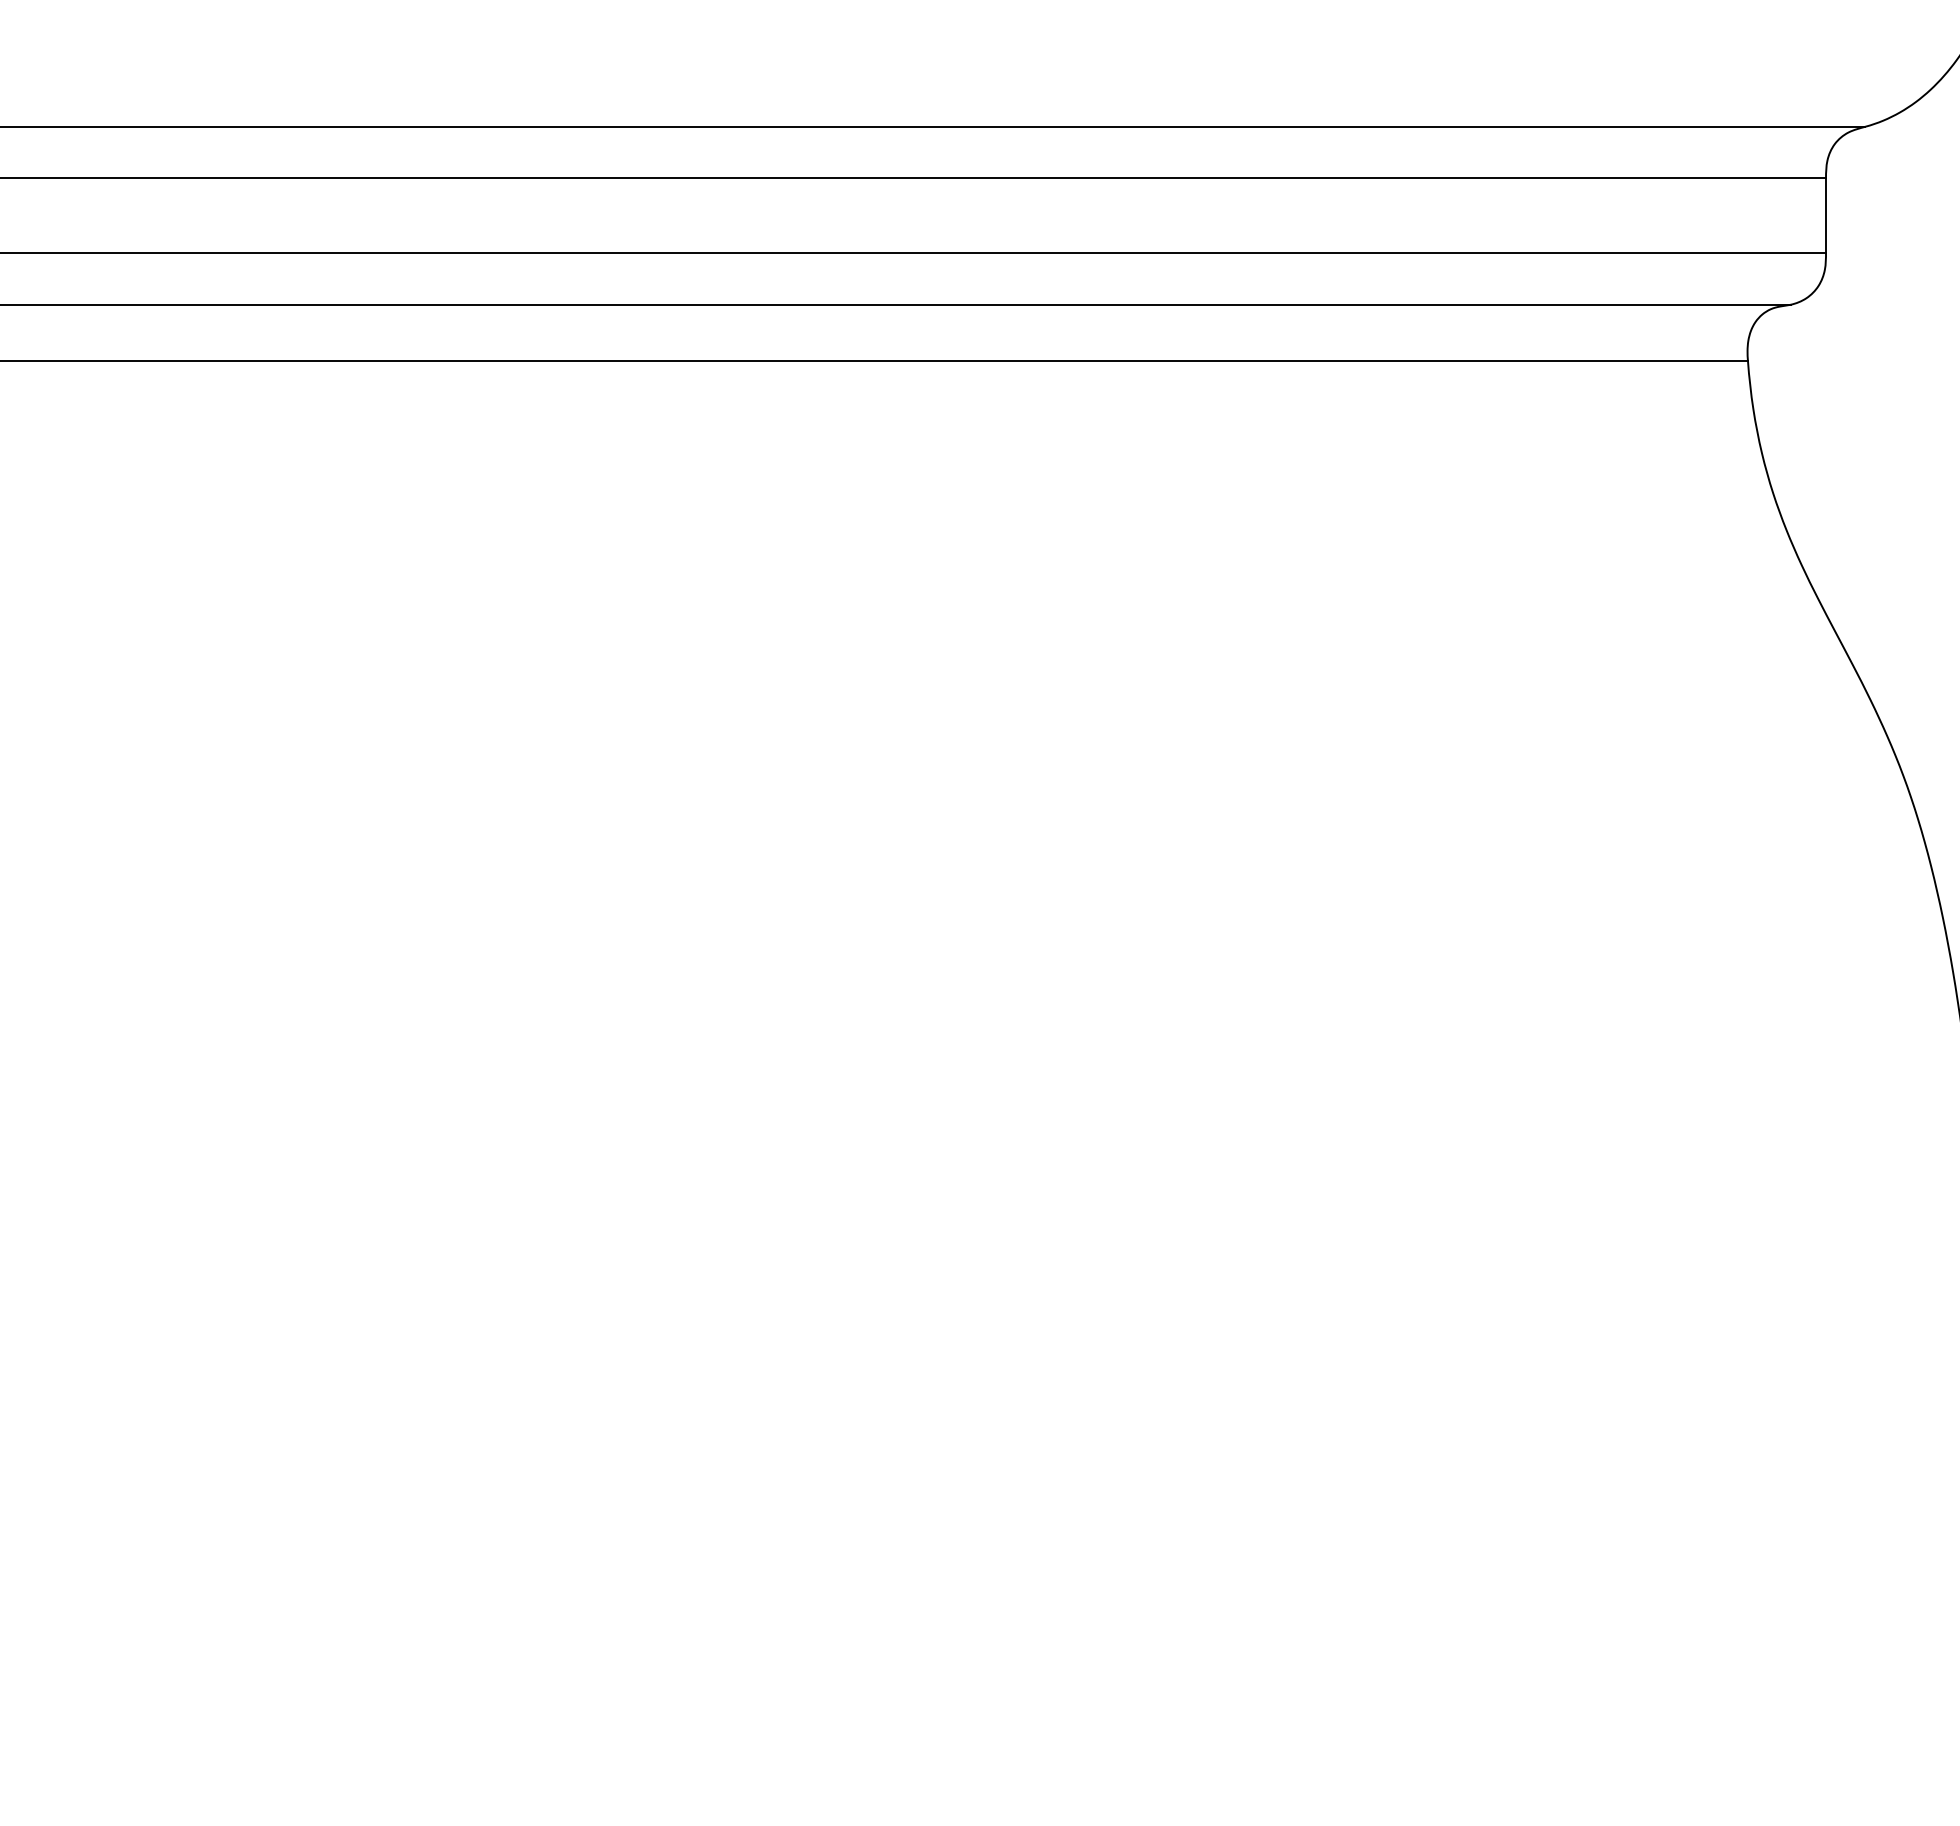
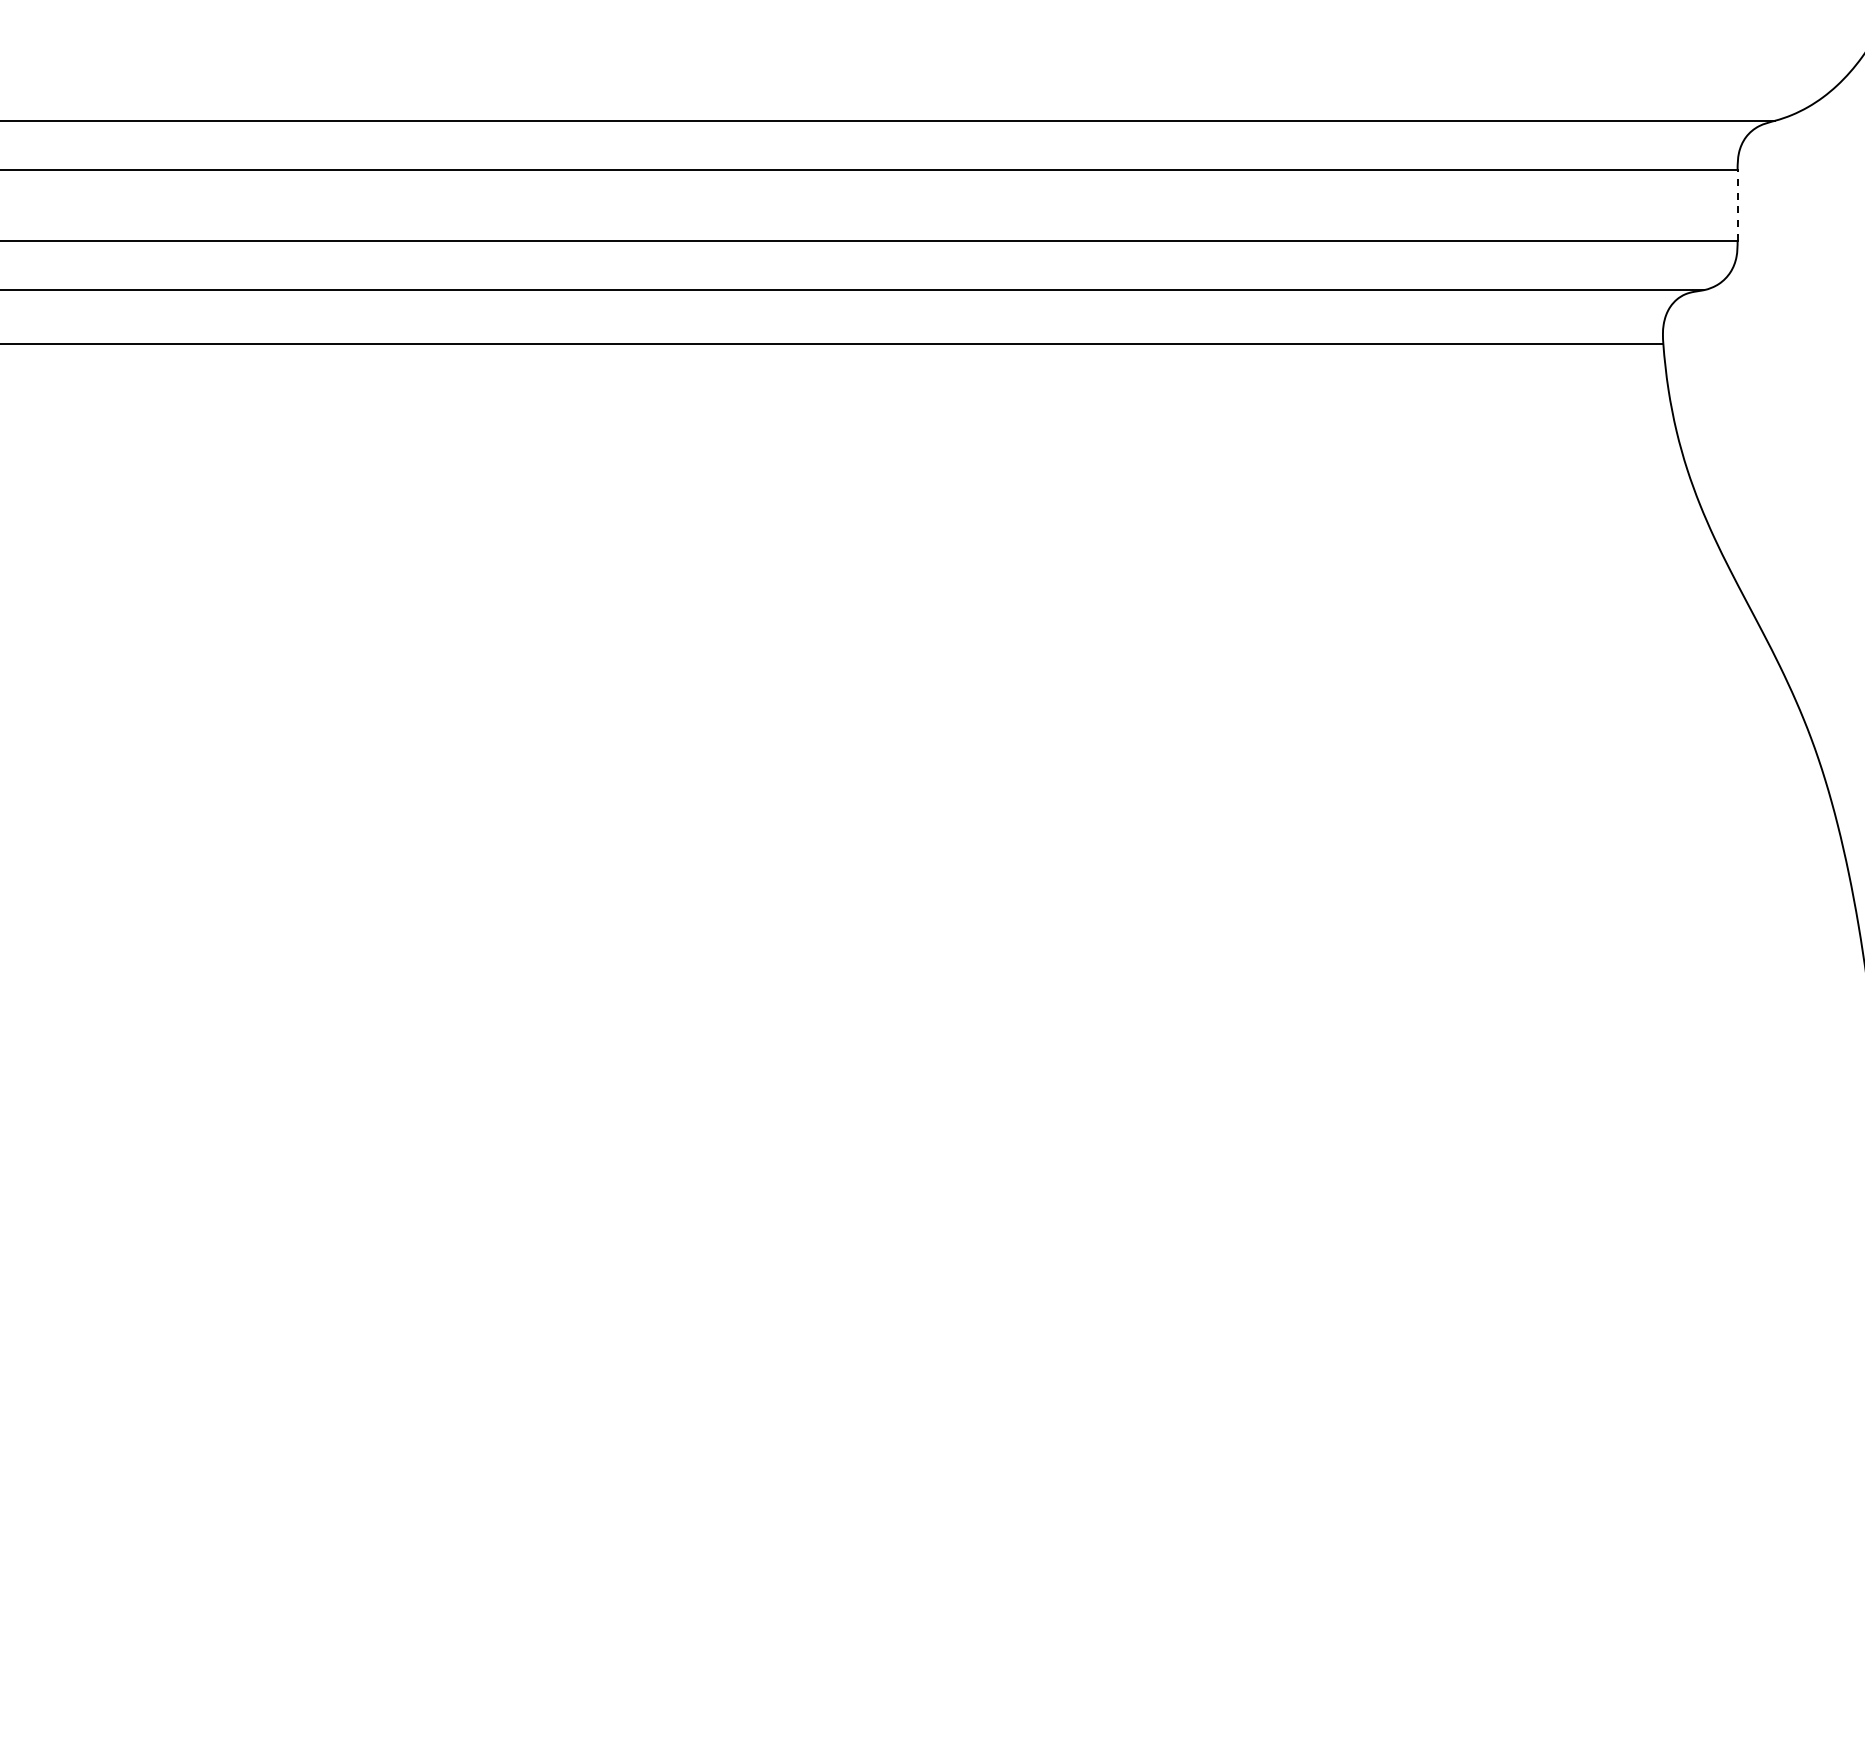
line: (1825, 214) -> (1737, 204), solid -> dashed

